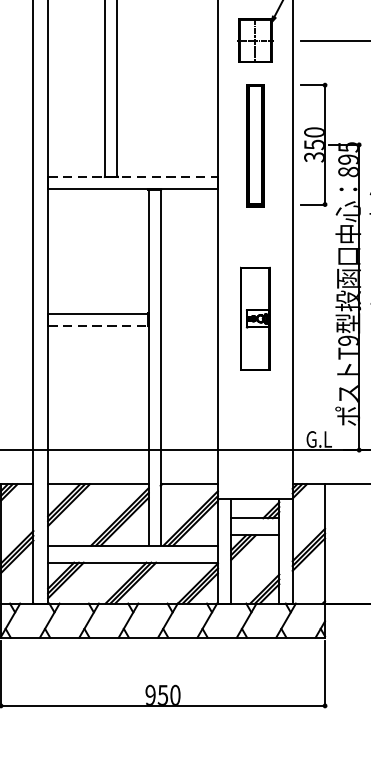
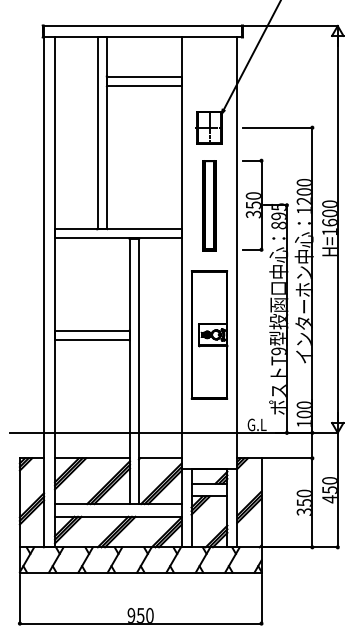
line: (133, 177) -> (118, 229), dashed -> solid
part: (255, 318) -> (209, 334), size x1.67
line: (98, 326) -> (92, 340), dashed -> solid

